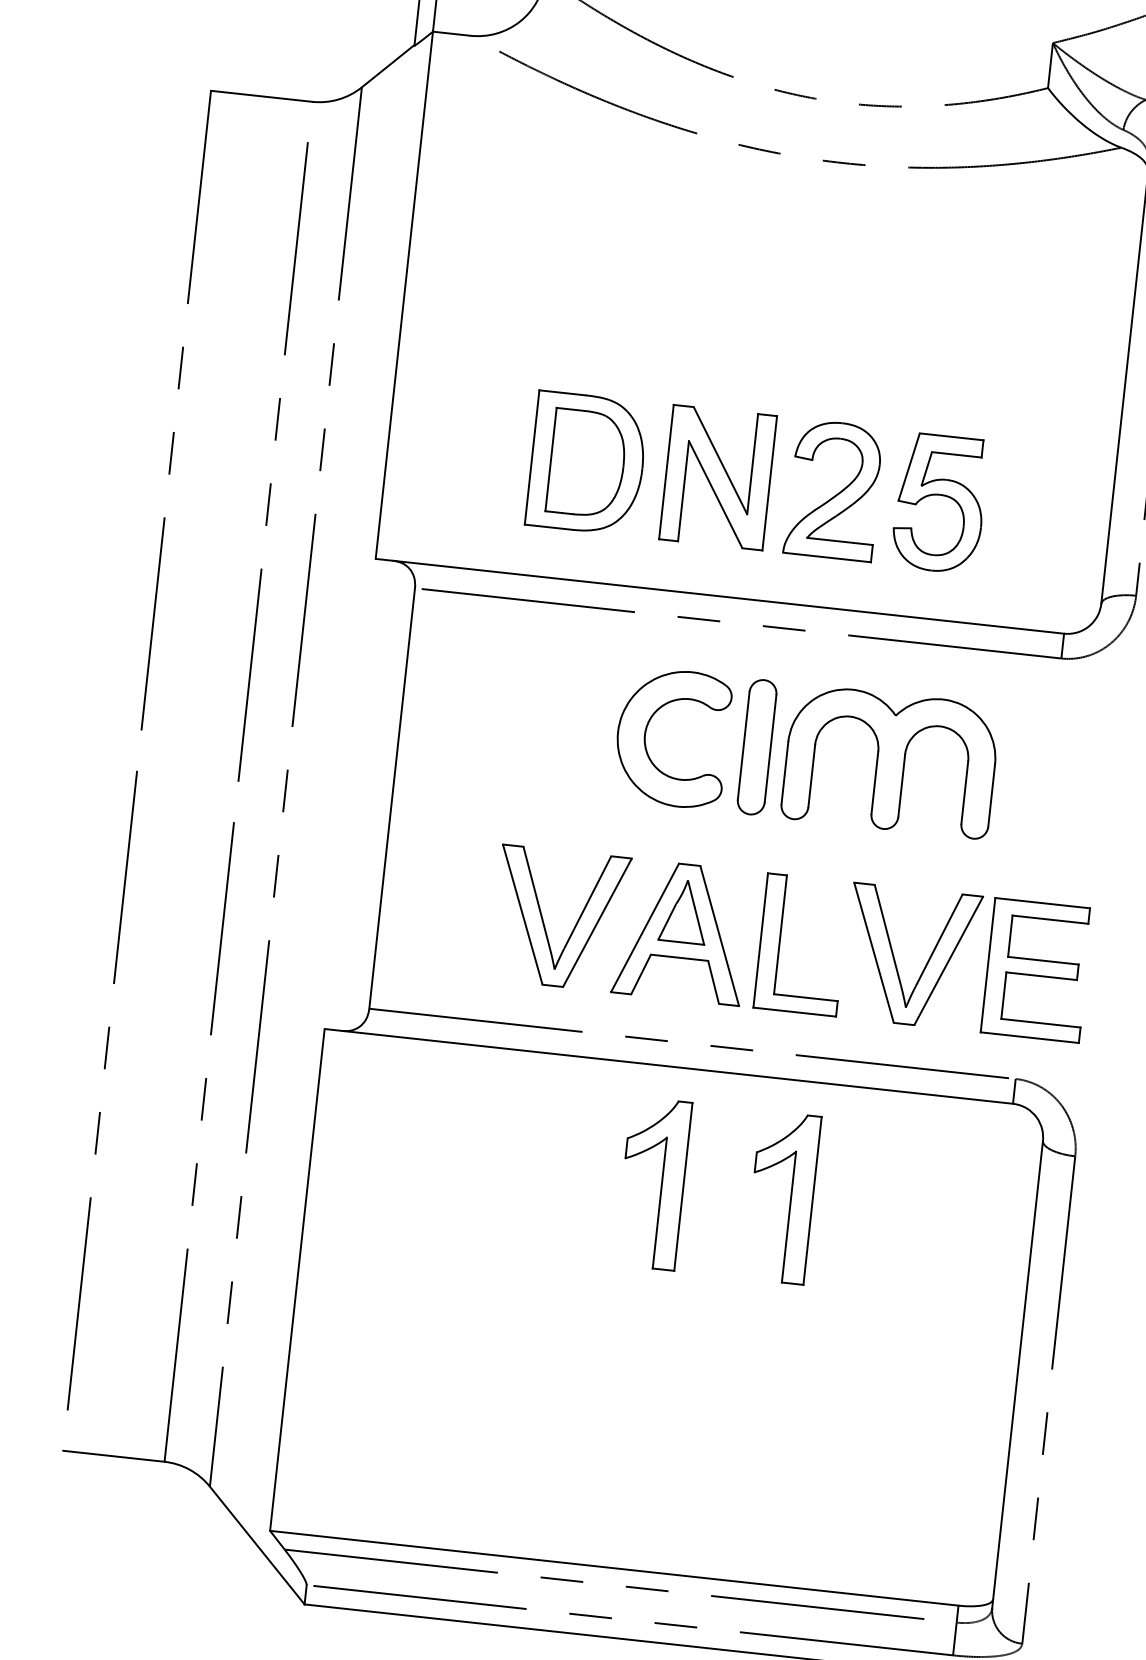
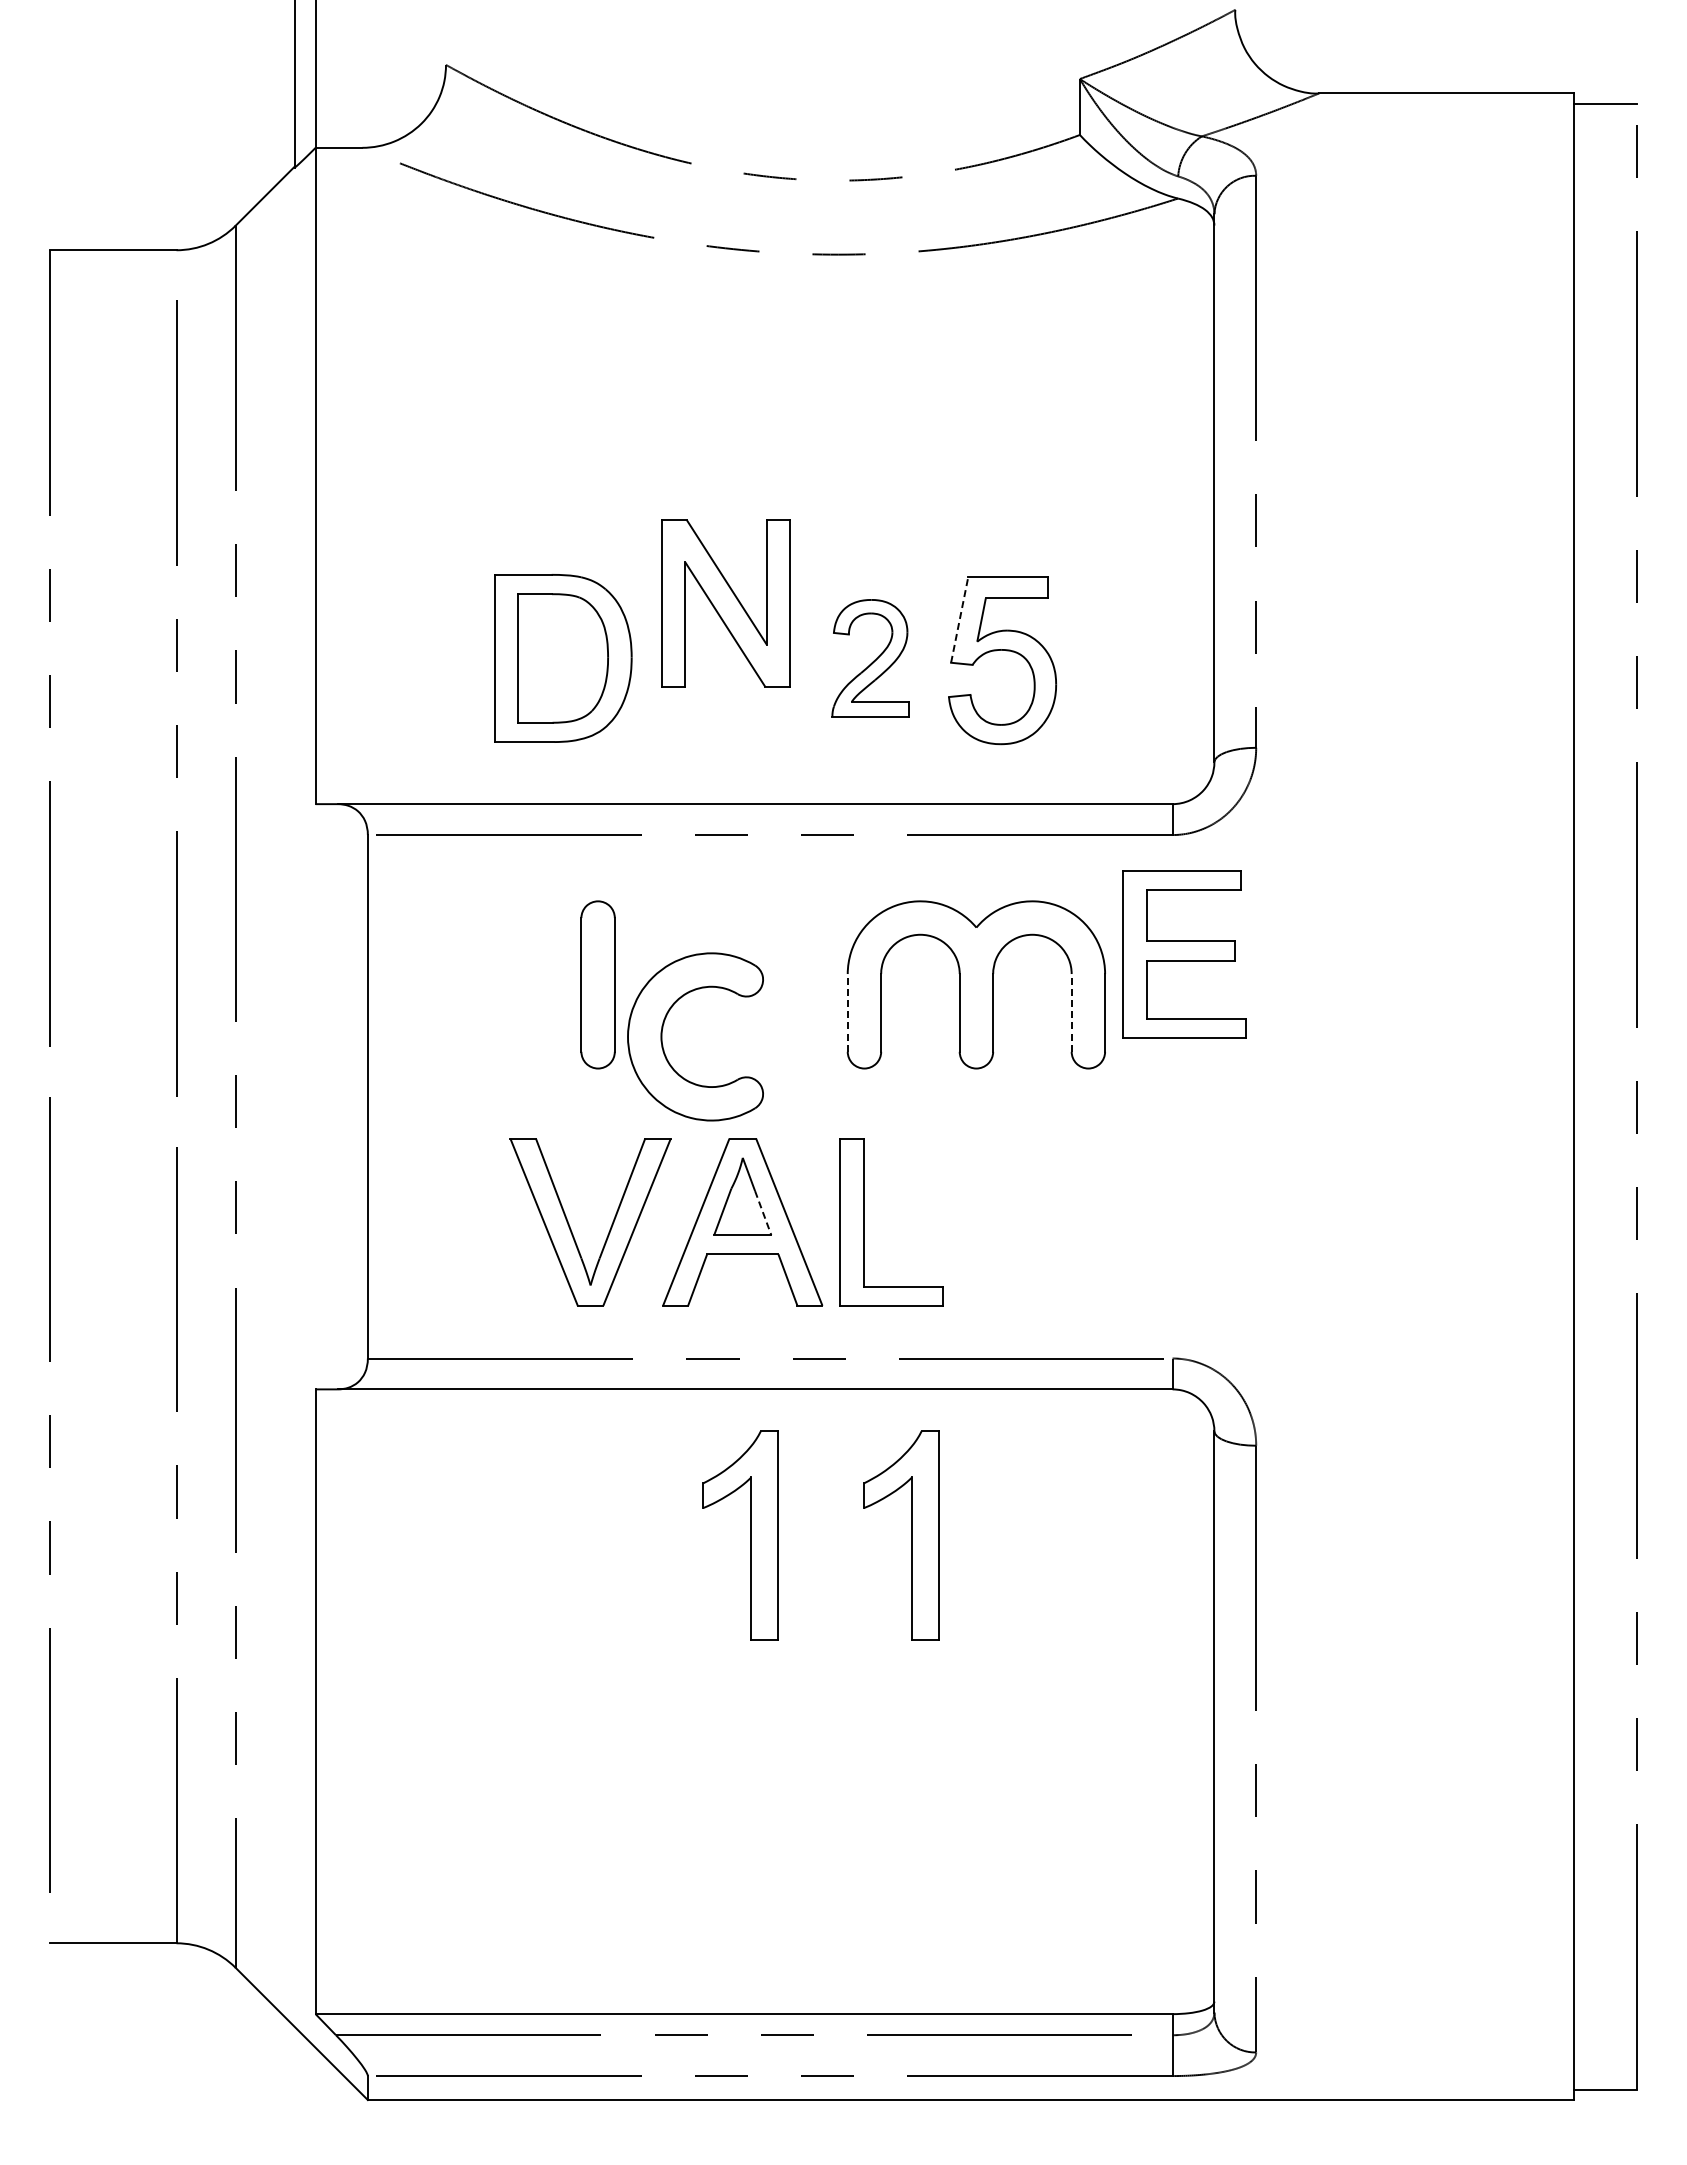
line: (909, 466) -> (959, 619), solid -> dashed
part: (717, 477) -> (725, 603), moved
part: (834, 490) -> (870, 658), size x0.7
part: (647, 728) -> (663, 1028), moved
part: (756, 746) -> (597, 984), moved
line: (784, 772) -> (847, 1012), solid -> dashed
line: (964, 792) -> (1071, 1012), solid -> dashed
line: (699, 926) -> (763, 1213), solid -> dashed
part: (895, 961) -> (1009, 1230), removed
part: (1037, 970) -> (1184, 954), moved

